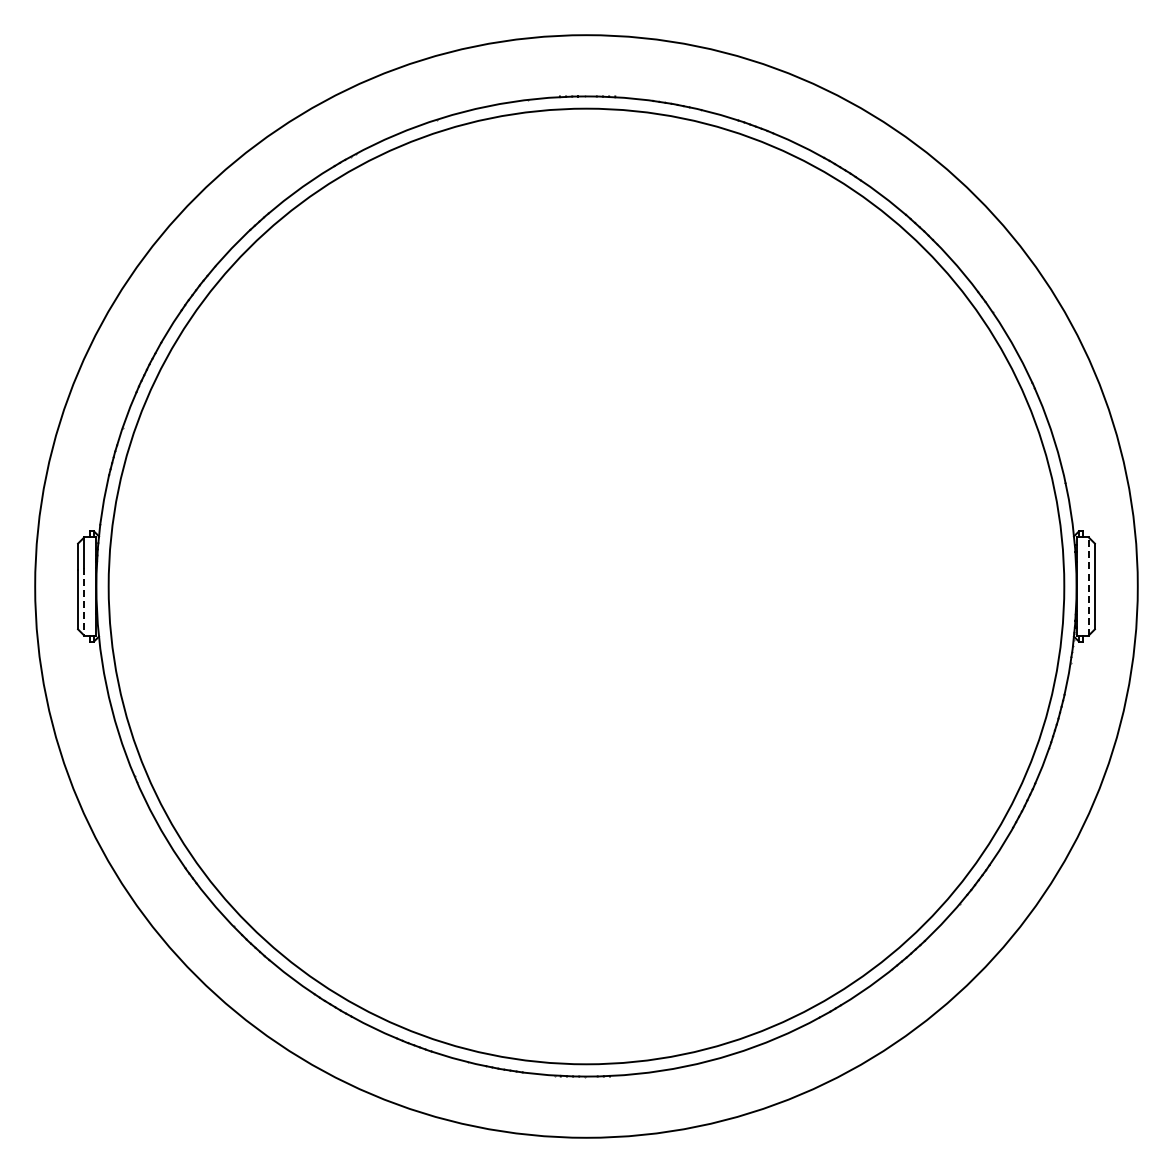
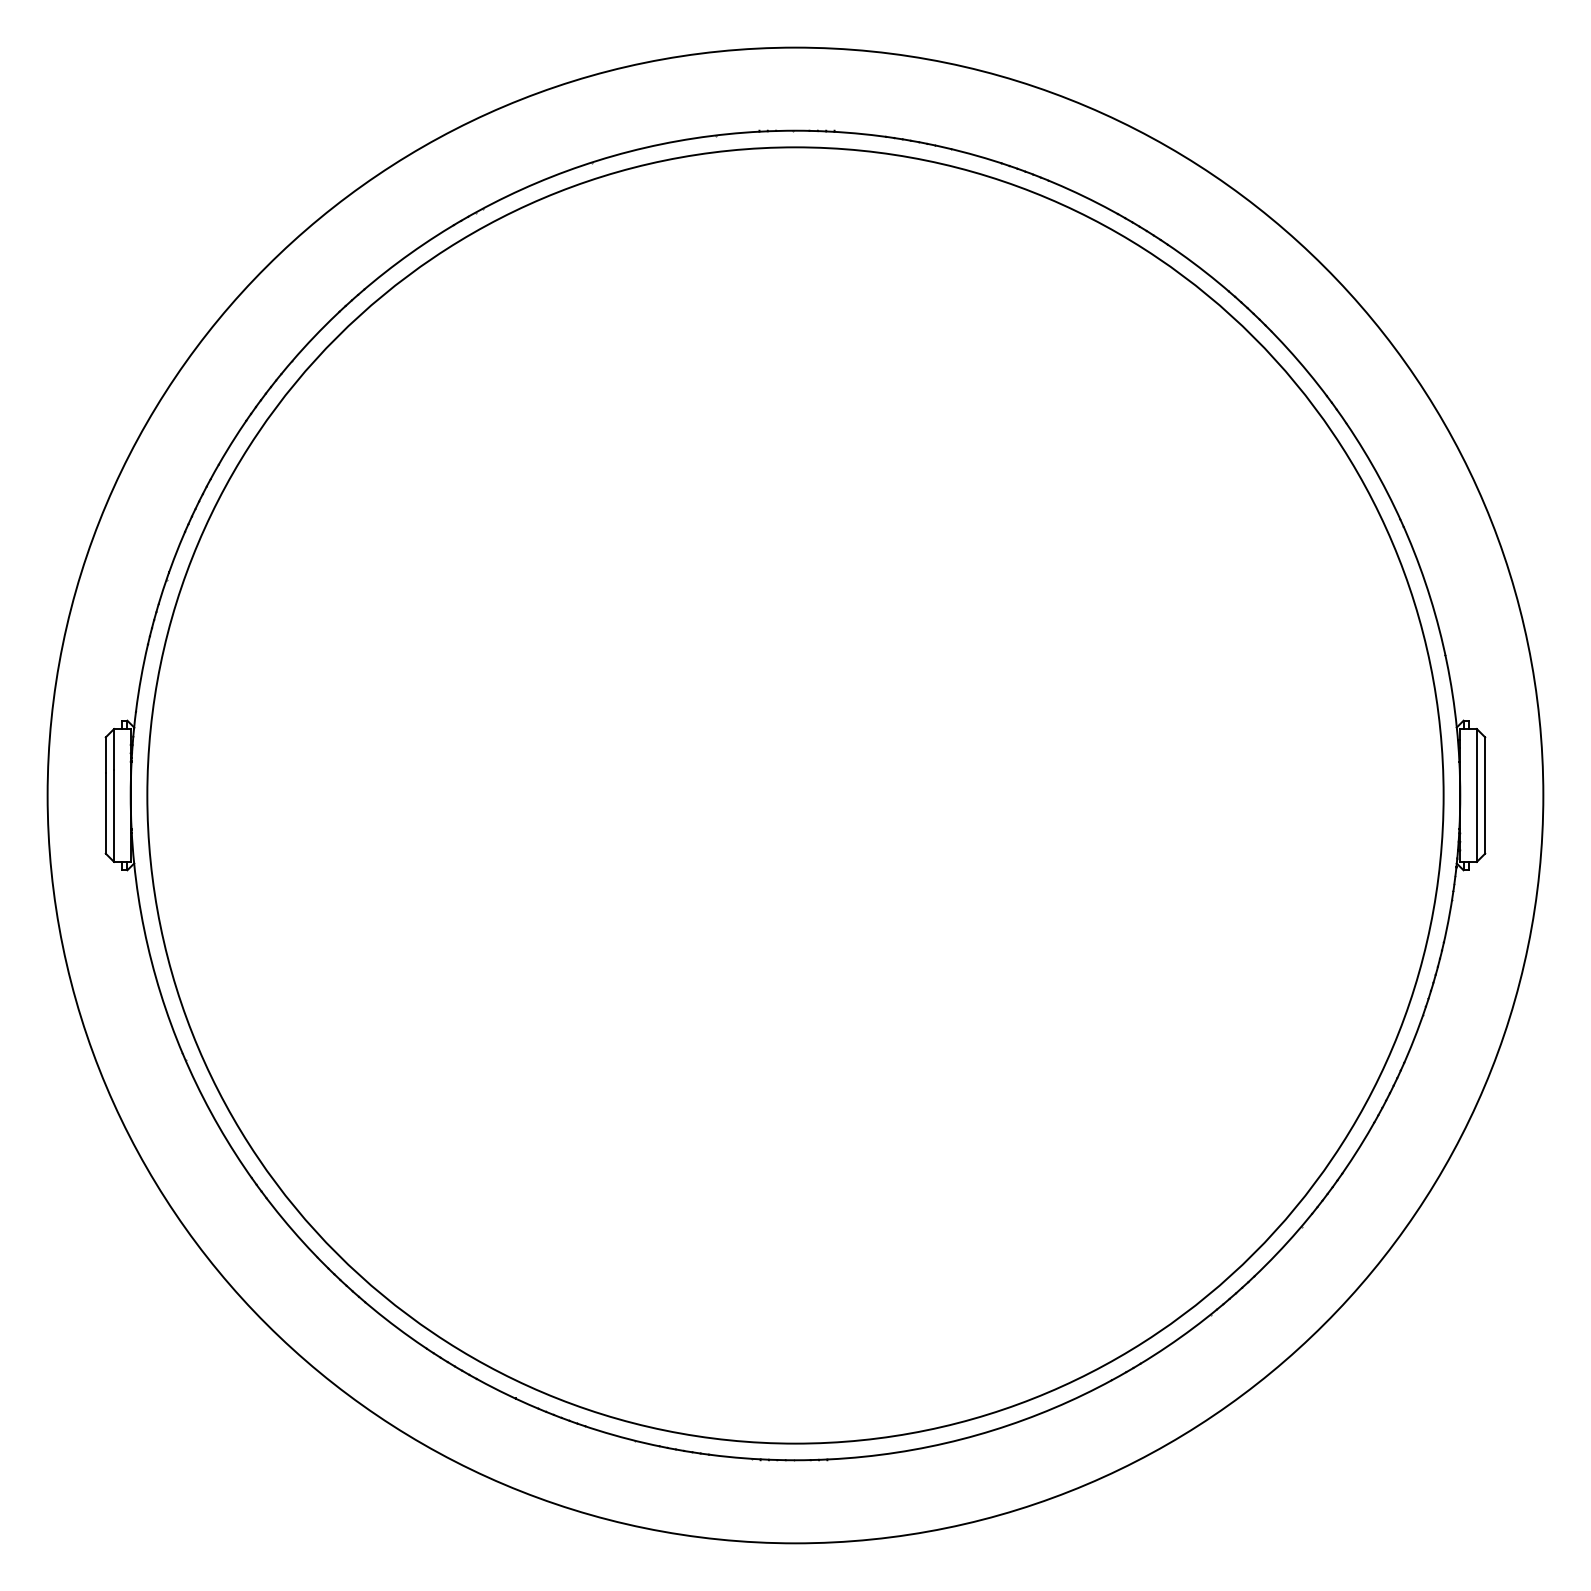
line: (1088, 586) -> (1476, 795), dashed -> solid
line: (84, 601) -> (114, 815), dashed -> solid

